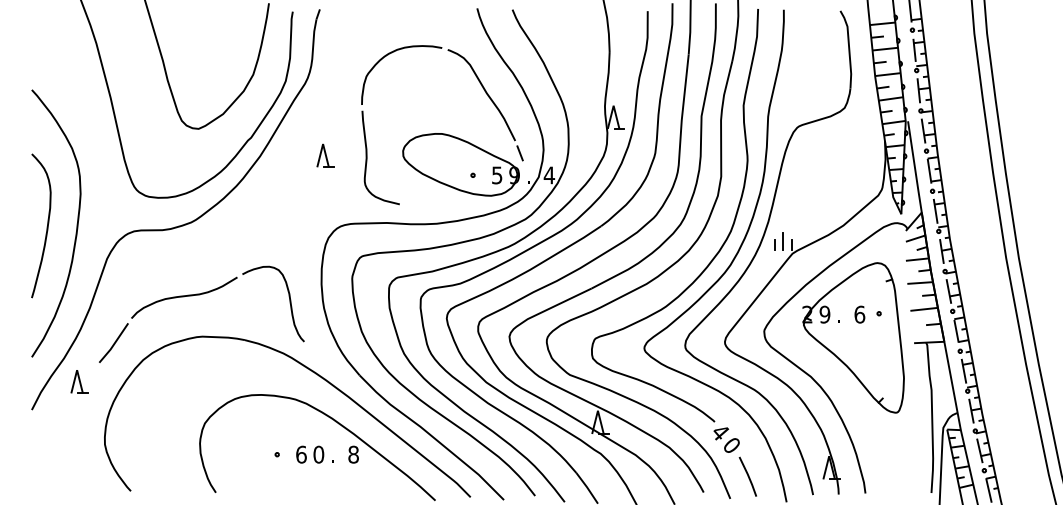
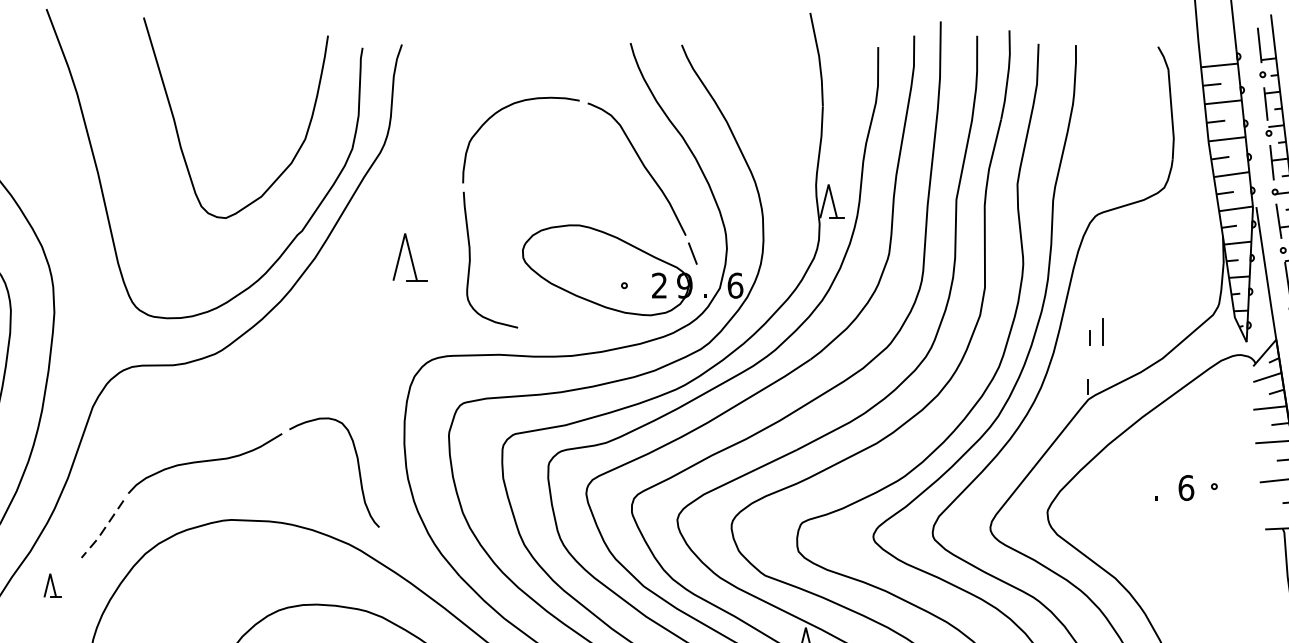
part: (325, 155) -> (410, 256), size x1.4
text: (497, 175) -> (659, 285), 5 -> 2
text: (549, 175) -> (735, 285), 4 -> 6
part: (778, 241) -> (1095, 332), moved
part: (853, 337) -> (1177, 521), removed
line: (113, 344) -> (102, 531), solid -> dashed
part: (79, 381) -> (52, 585), size x0.7

